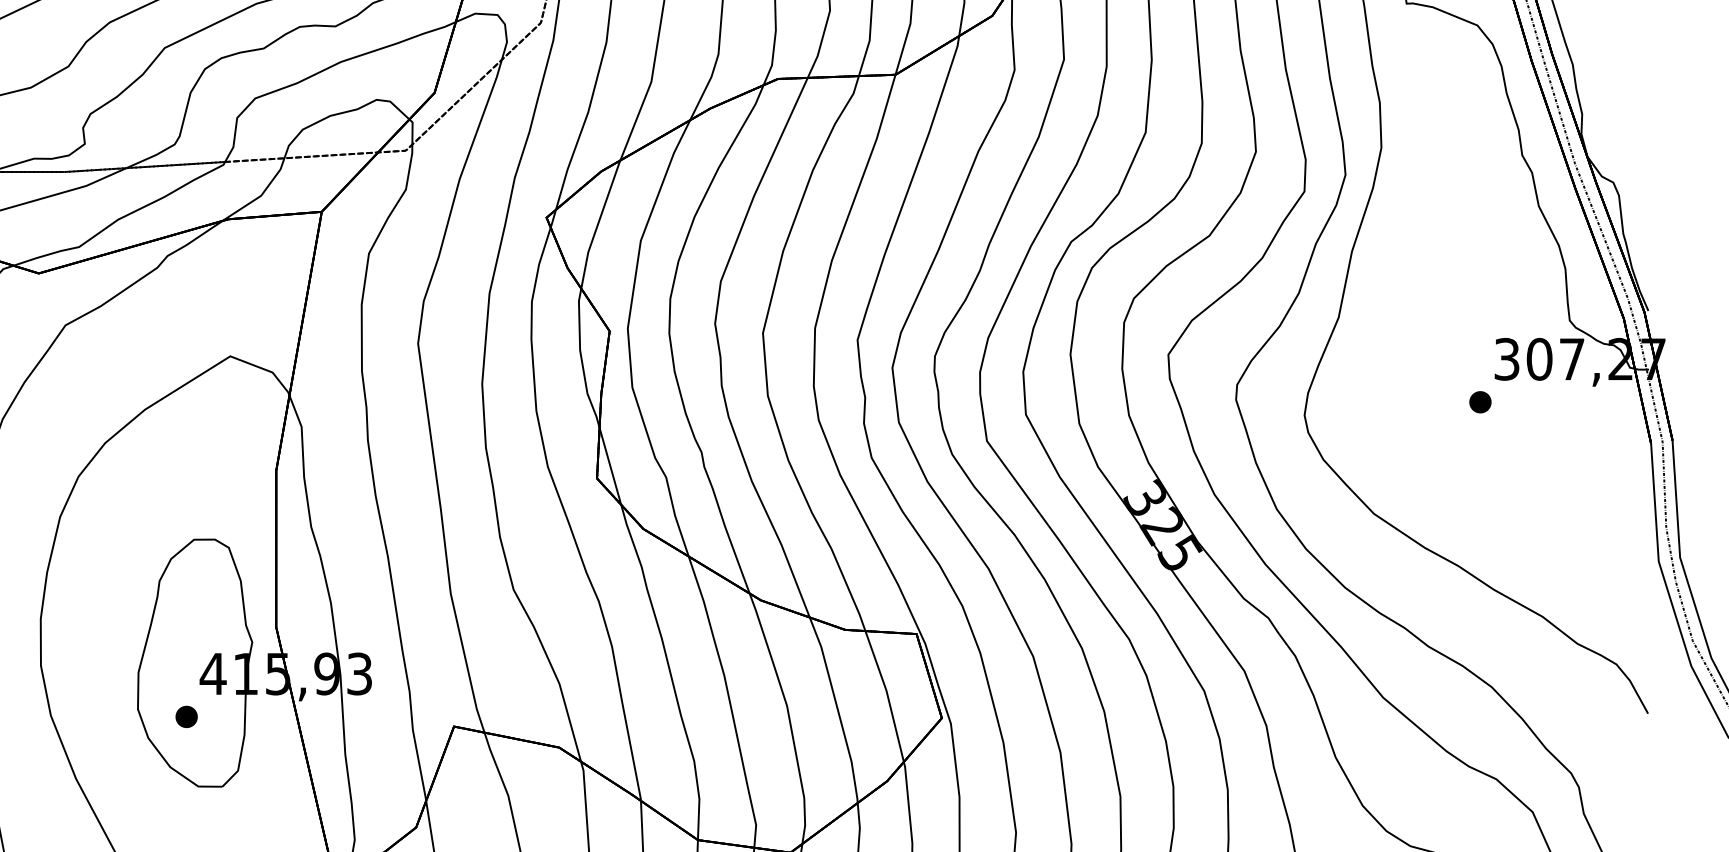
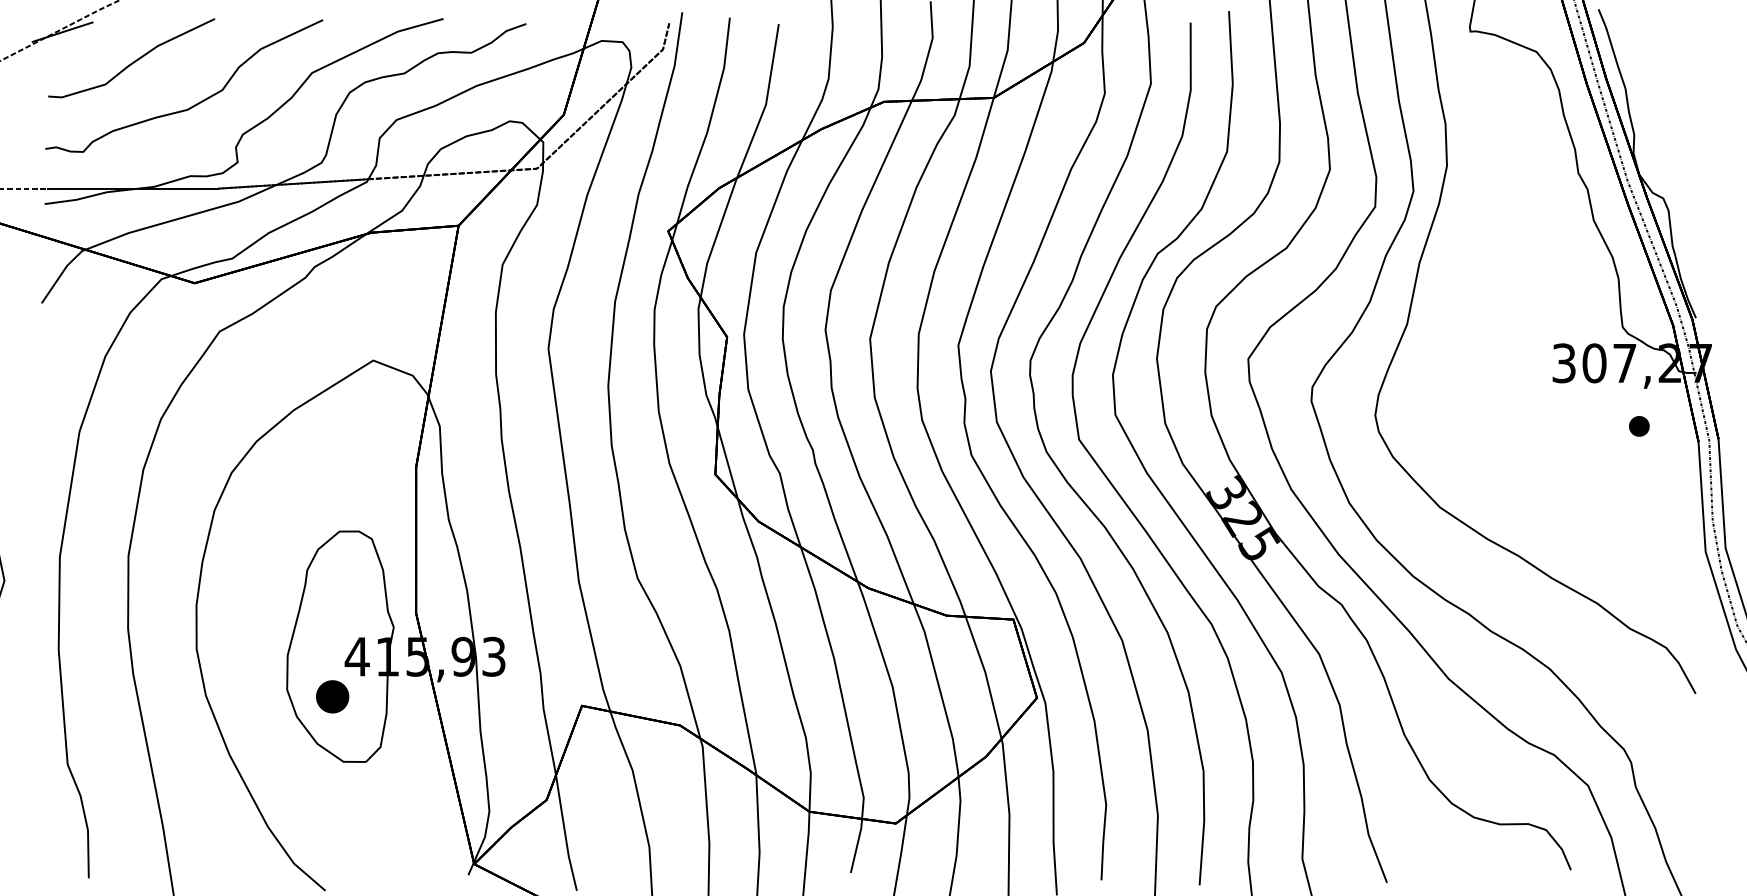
part: (1480, 402) -> (1639, 426), moved
part: (186, 716) -> (332, 696), size x1.6

